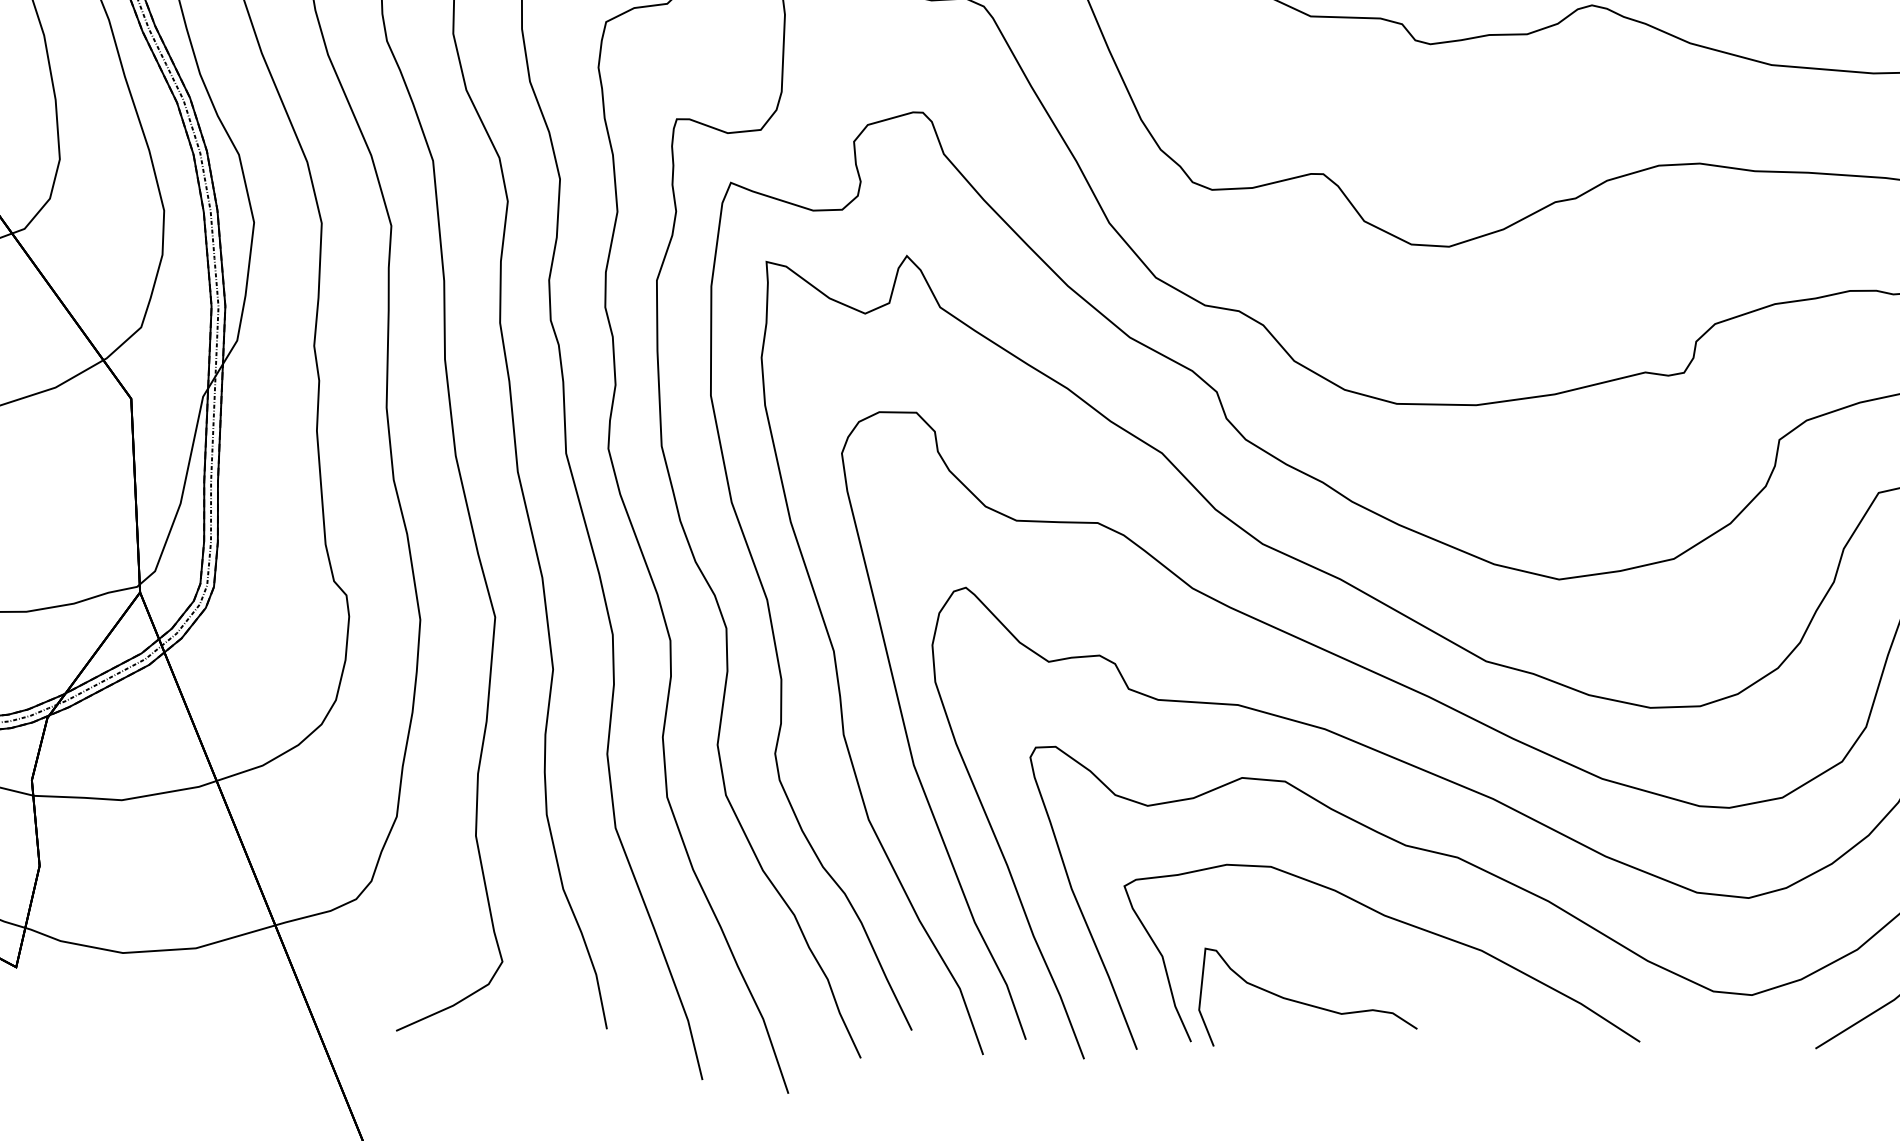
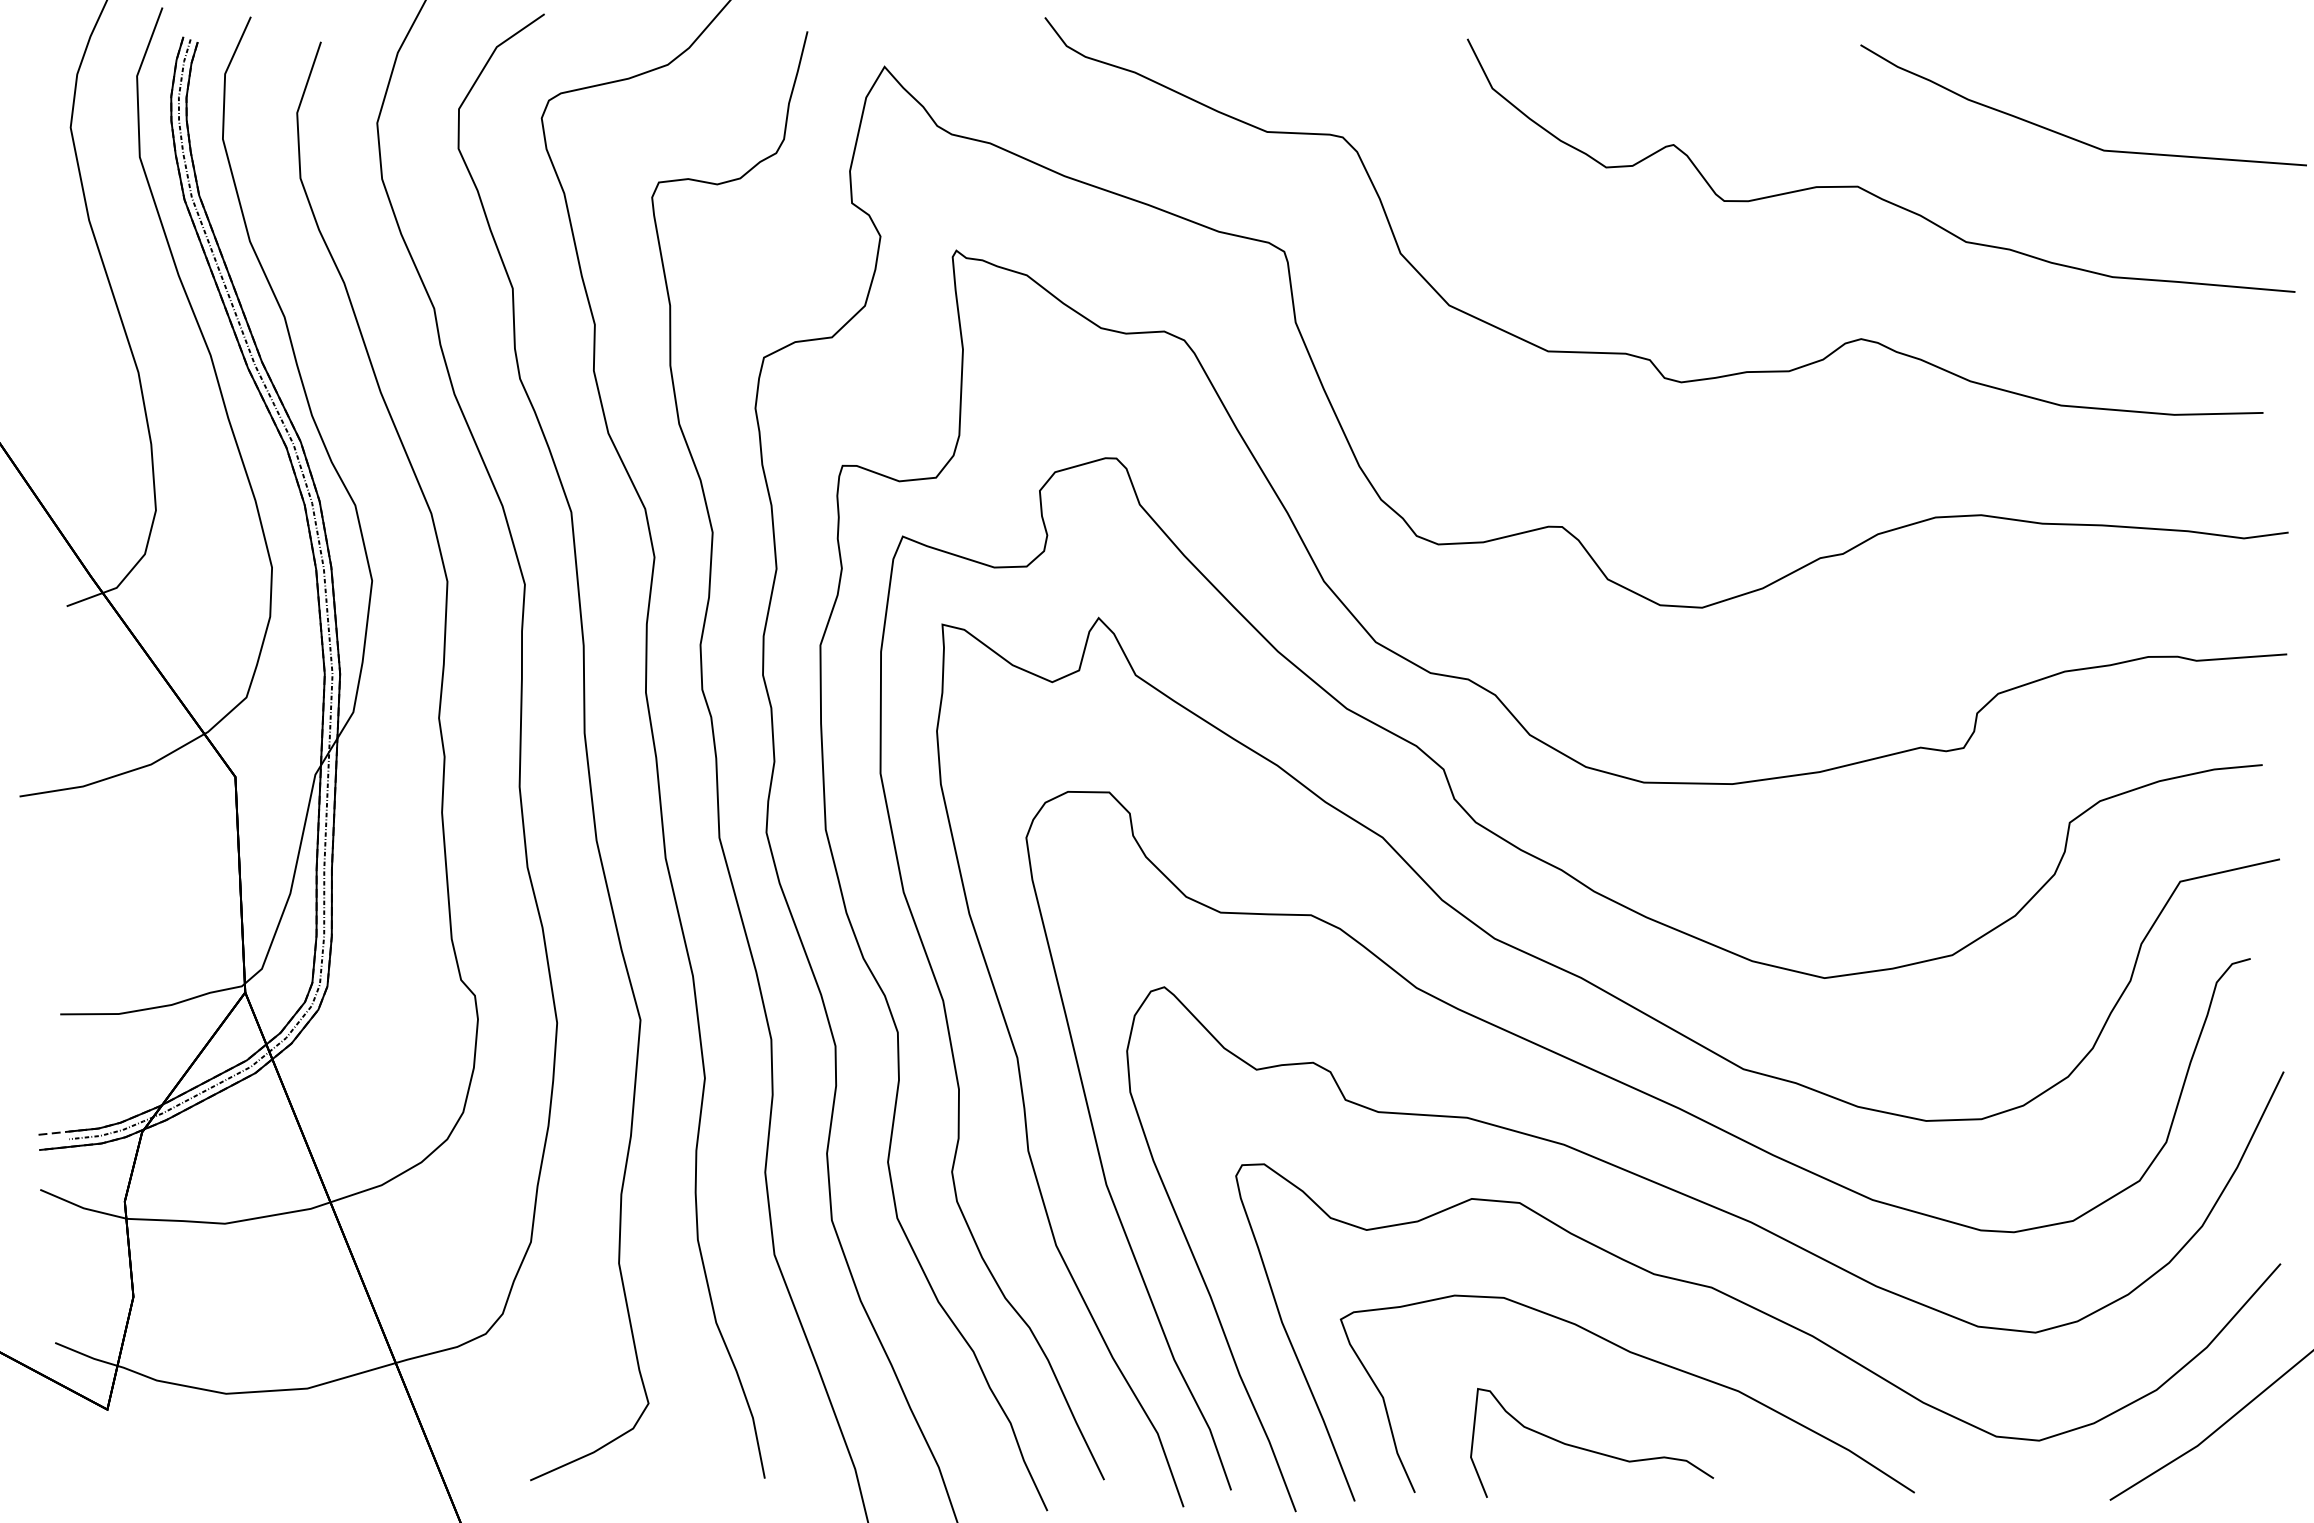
part: (1305, 1003) -> (1589, 1449), moved

